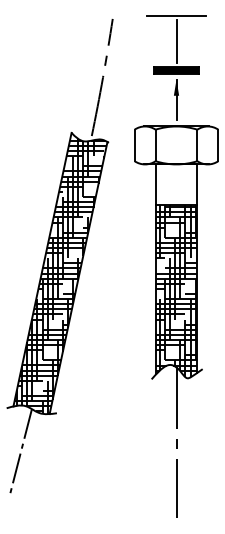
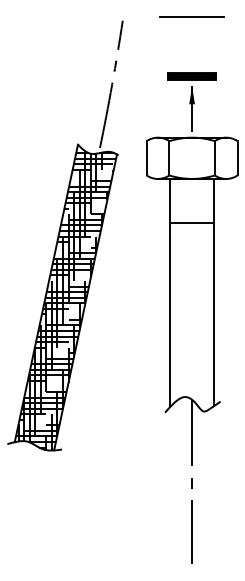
line: (176, 41) -> (192, 45), removed
hatch: (175, 290) -> (191, 316), removed
line: (20, 450) -> (22, 490), removed

